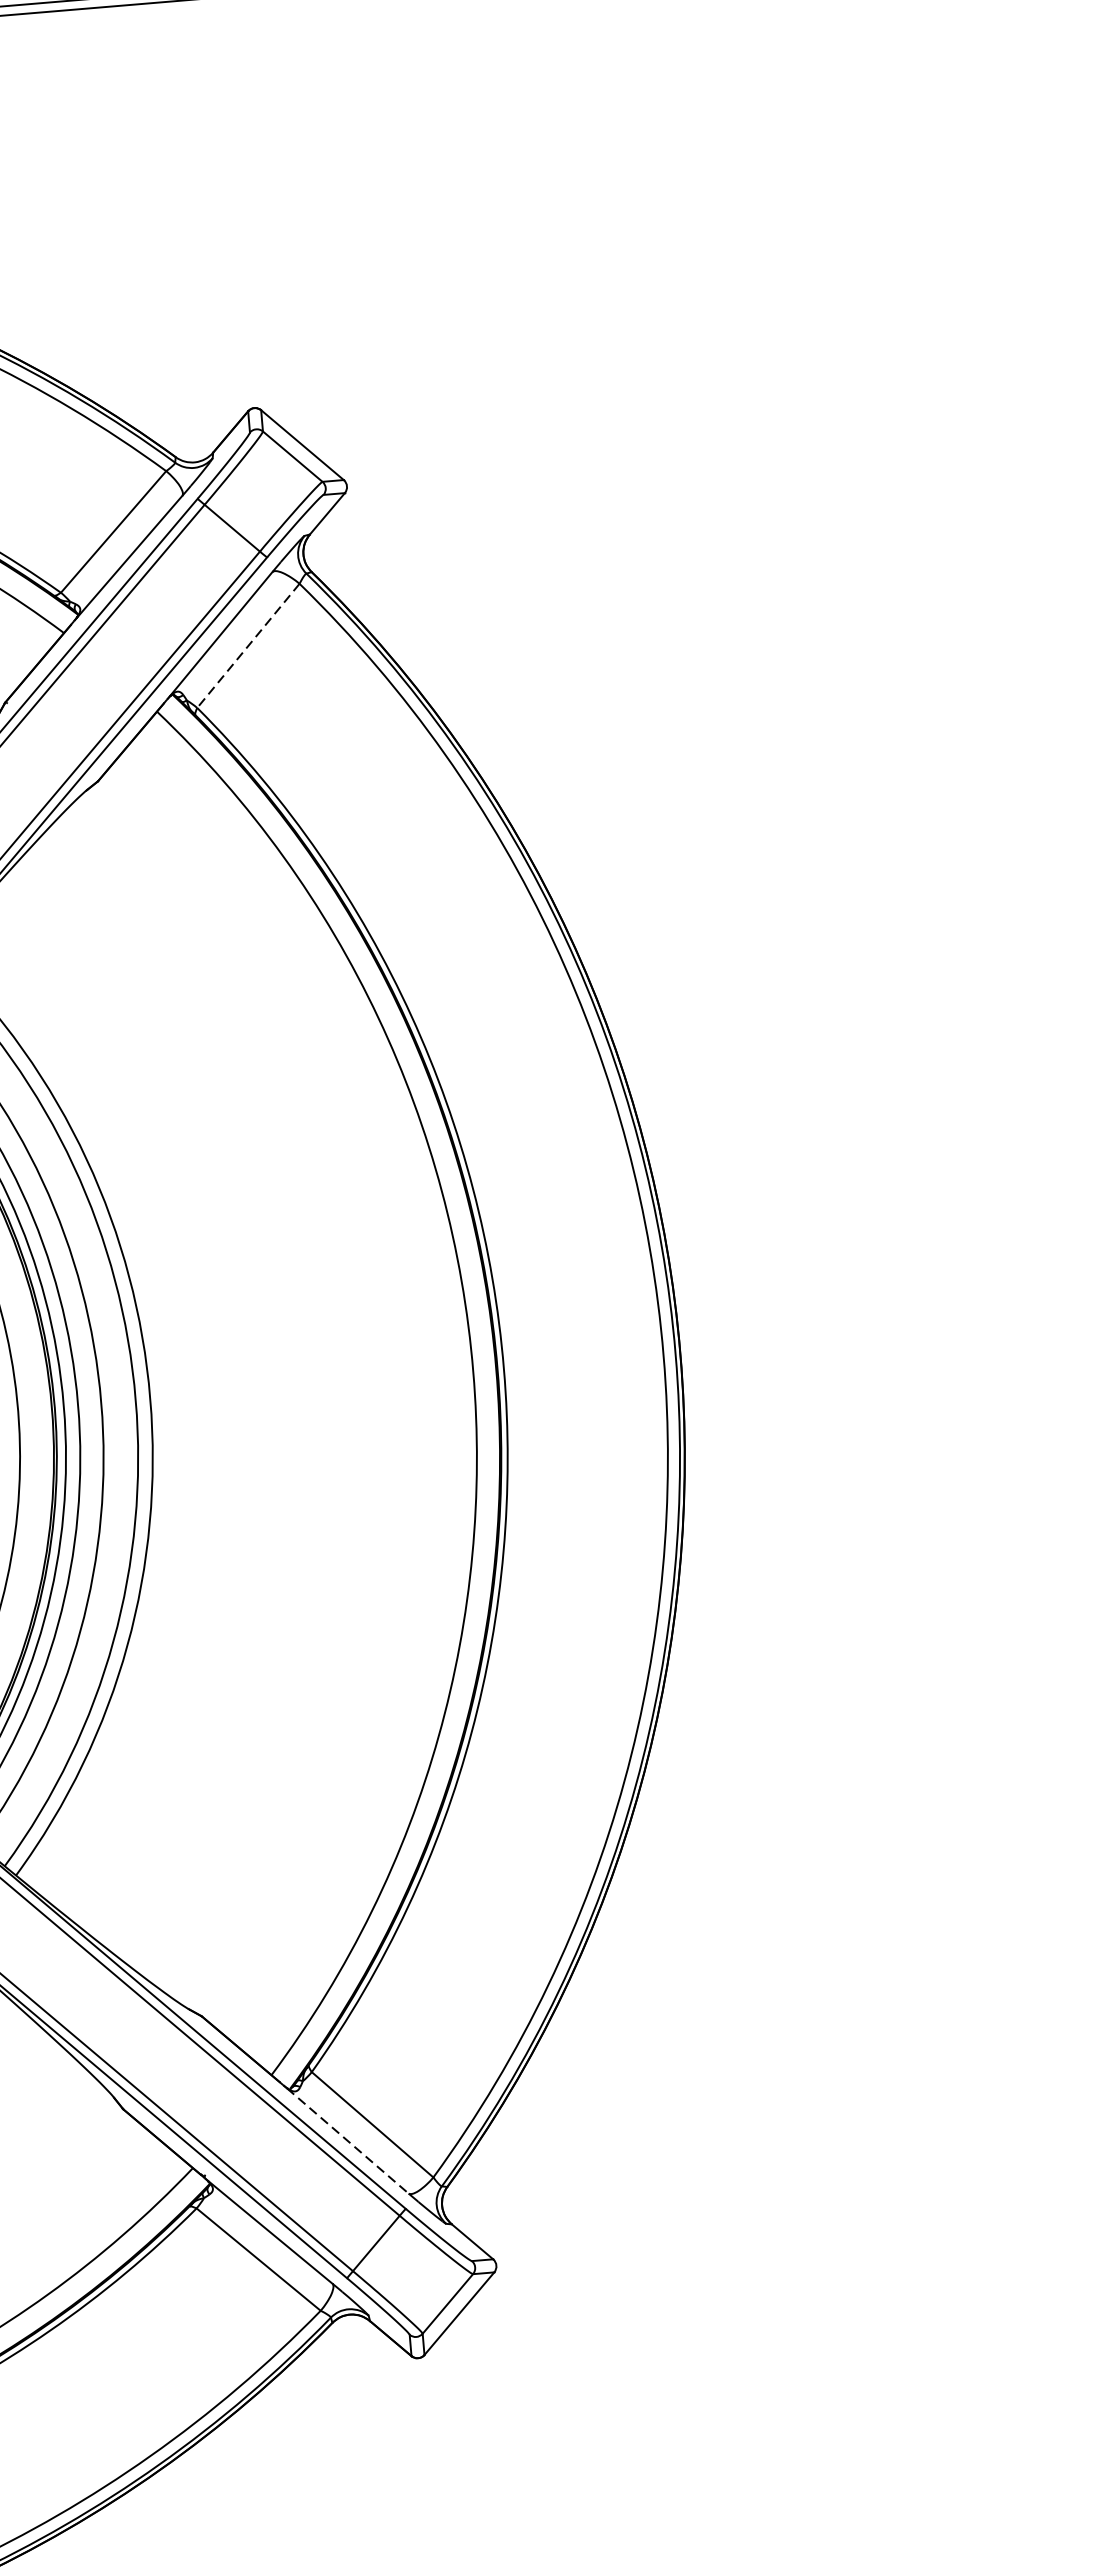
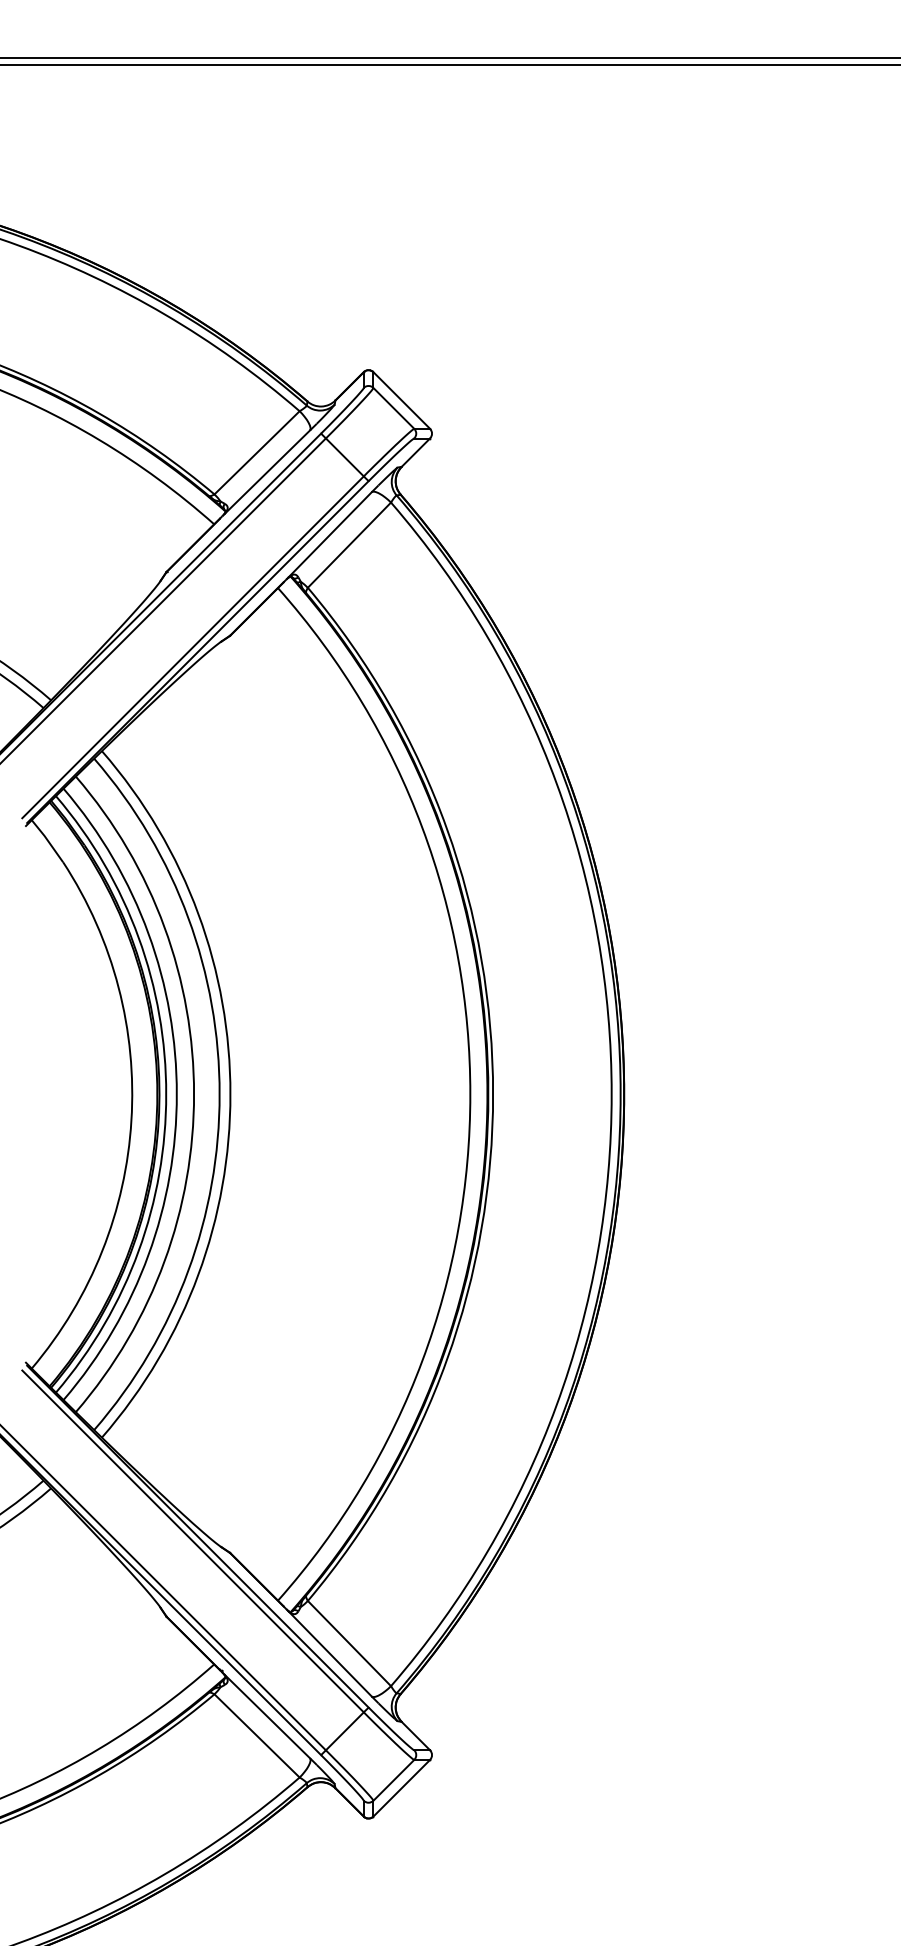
line: (248, 646) -> (349, 545), dashed -> solid
line: (348, 2140) -> (330, 1653), dashed -> solid

